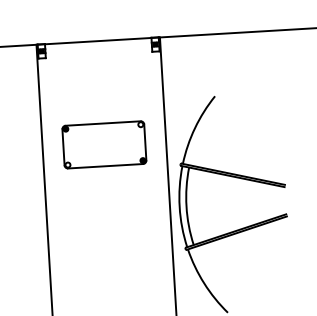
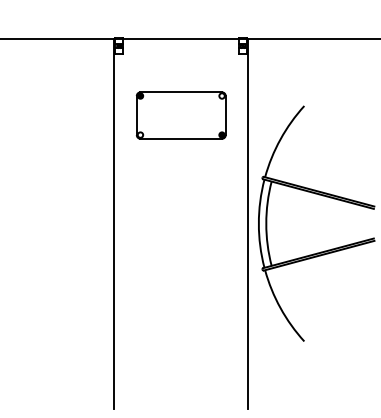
part: (103, 144) -> (180, 115), moved

